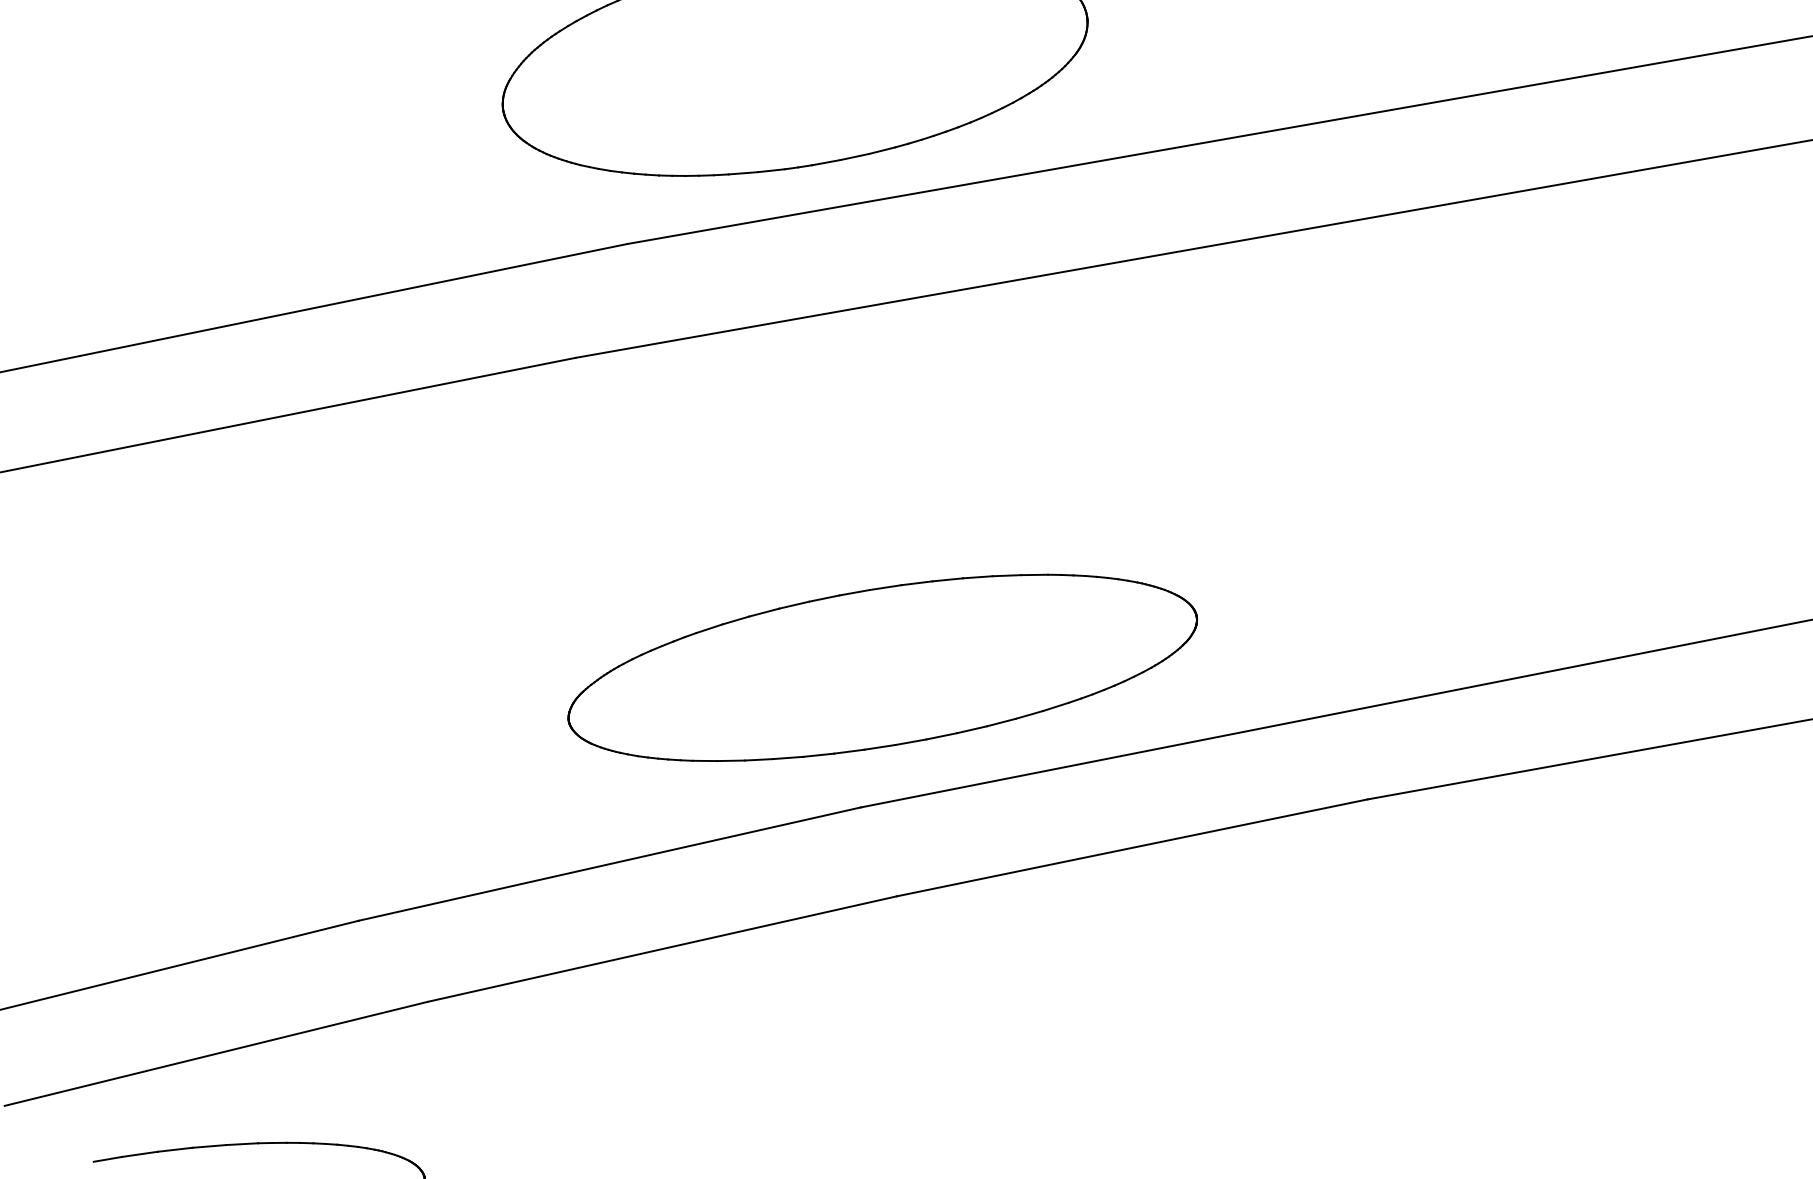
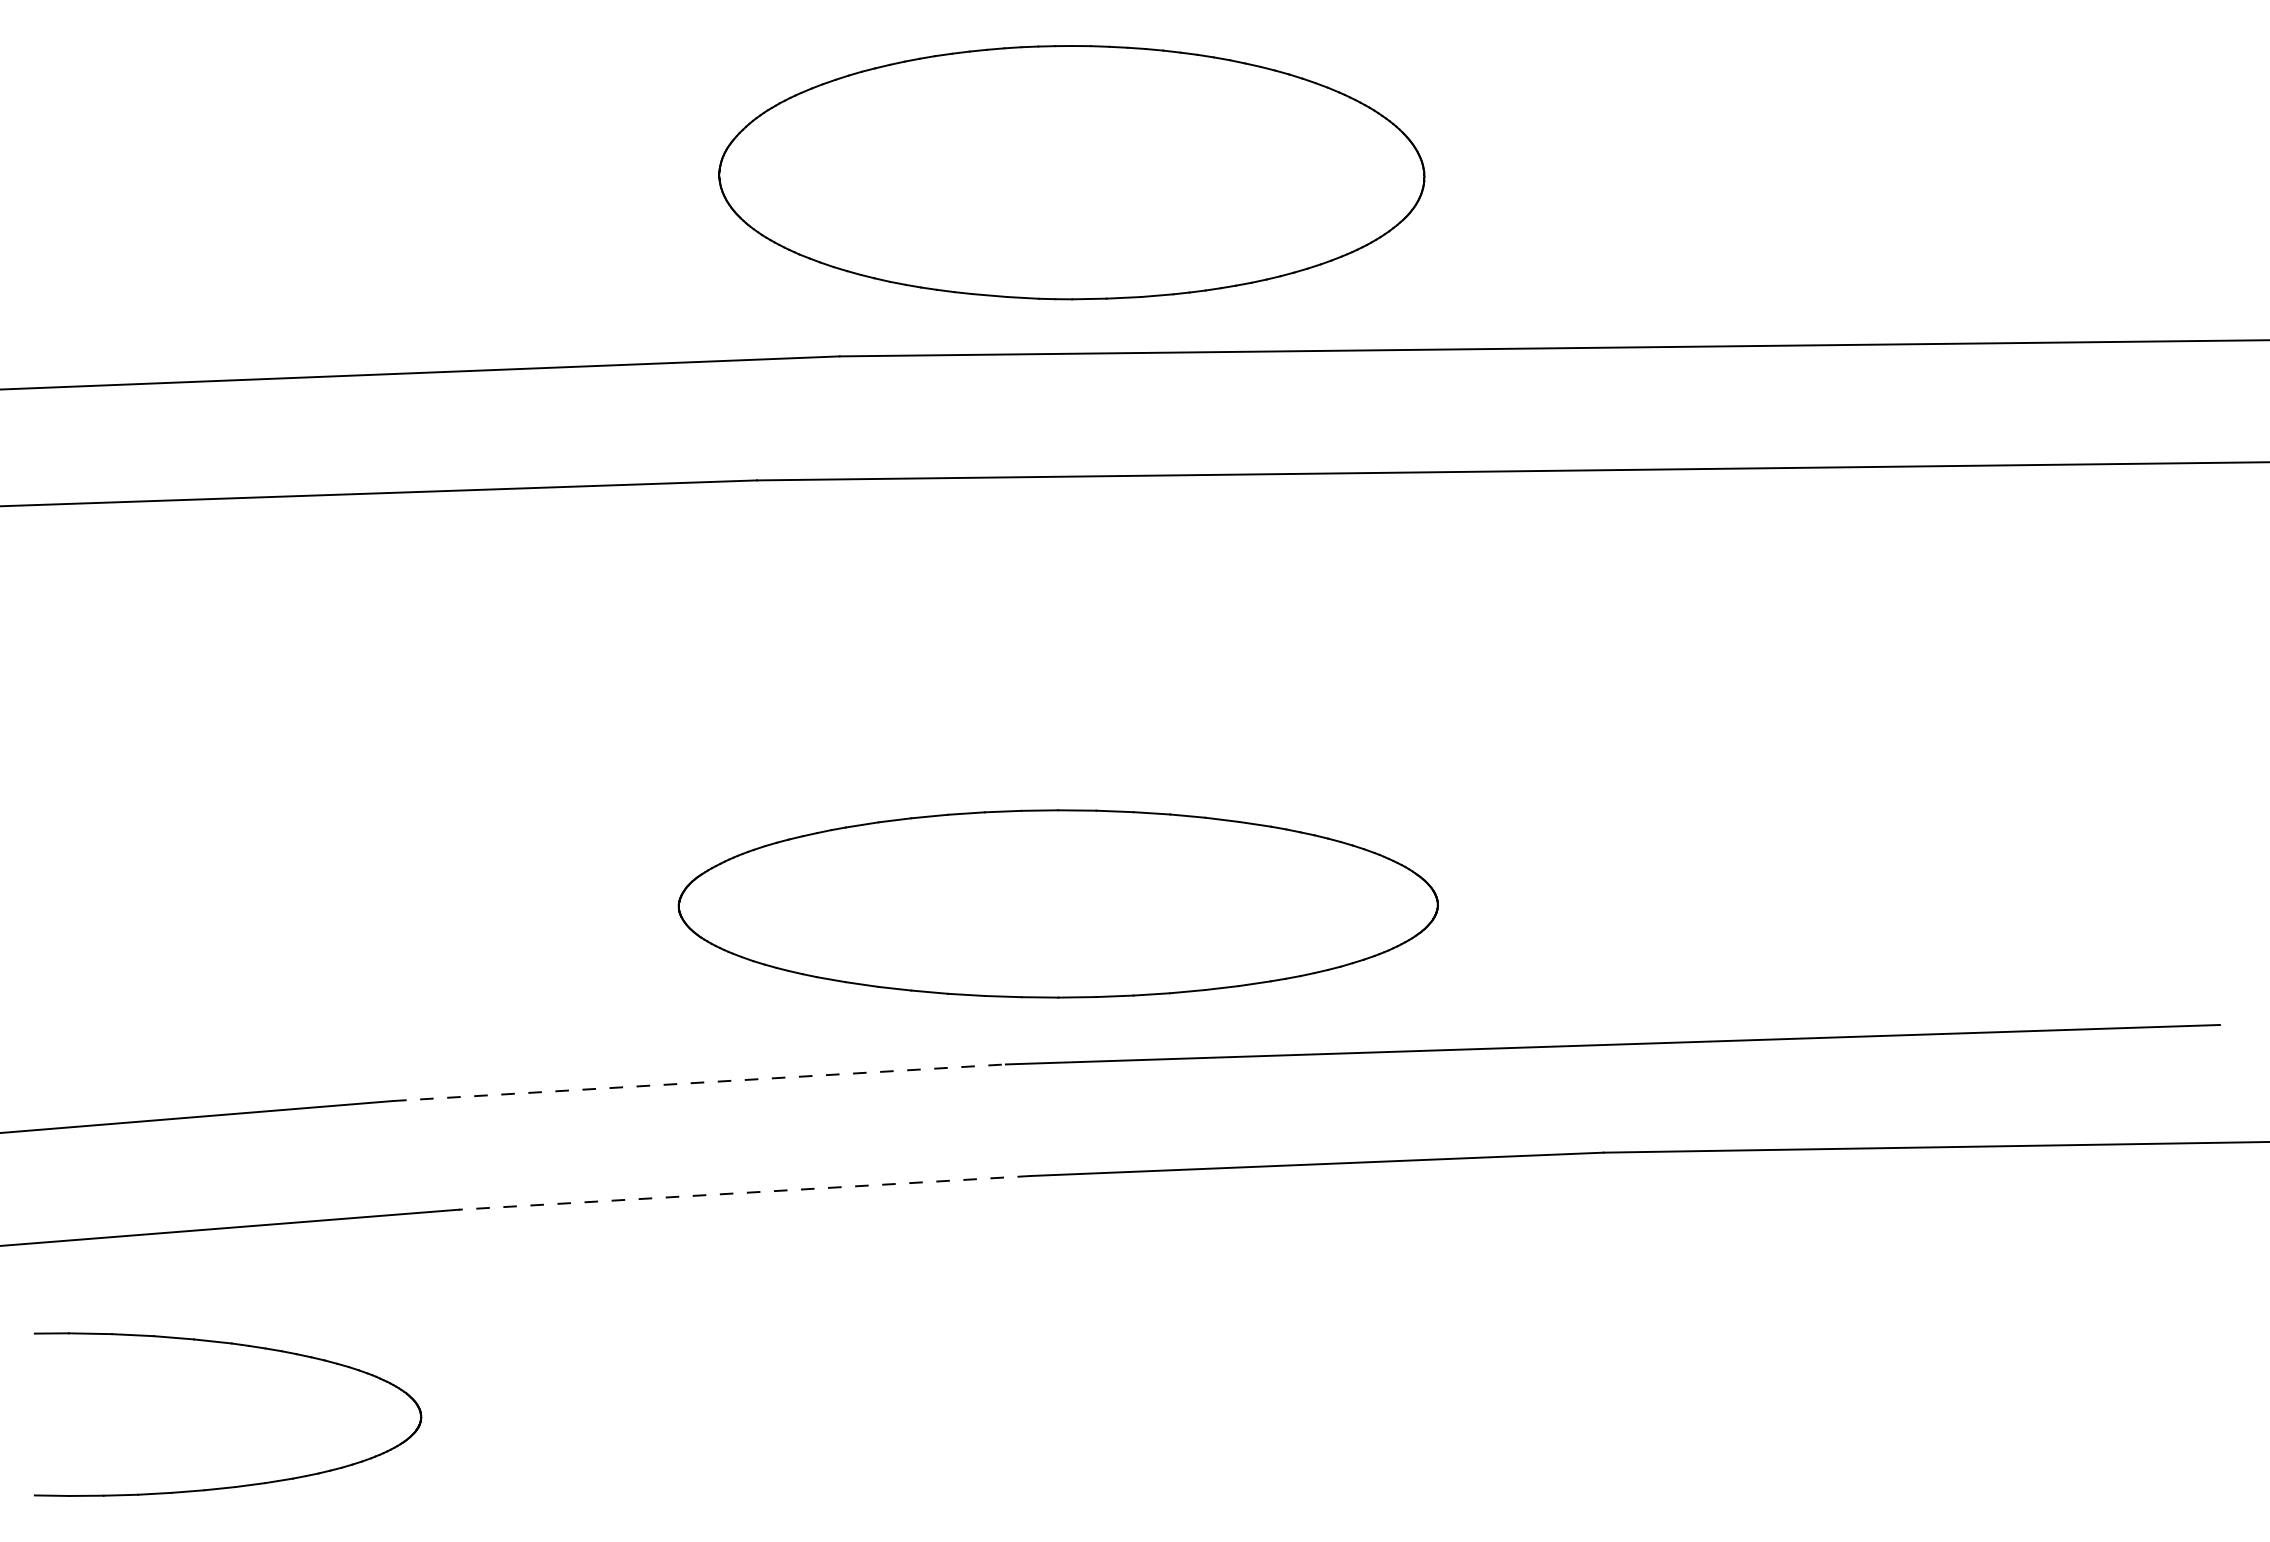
line: (609, 863) -> (699, 1082), solid -> dashed
line: (661, 948) -> (744, 1192), solid -> dashed

